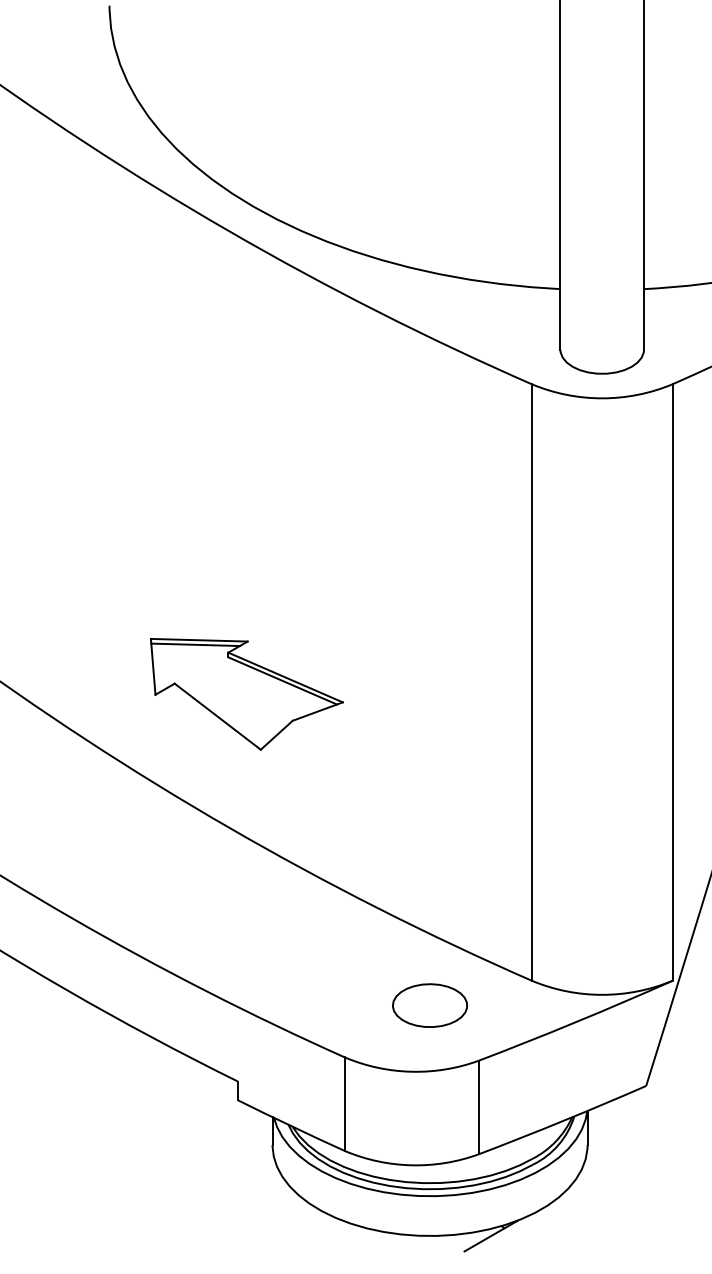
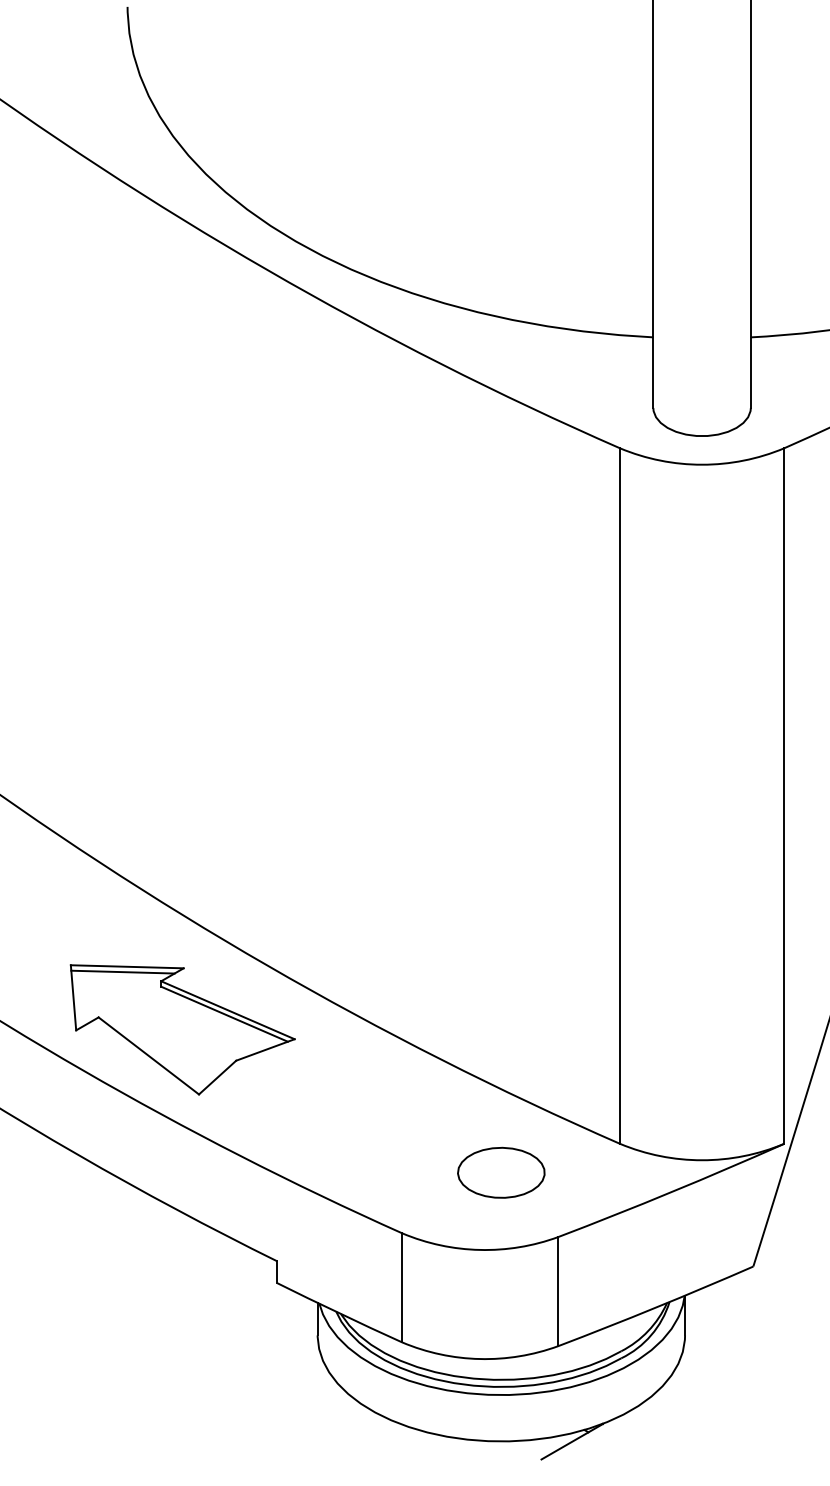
part: (246, 694) -> (182, 1029), moved

